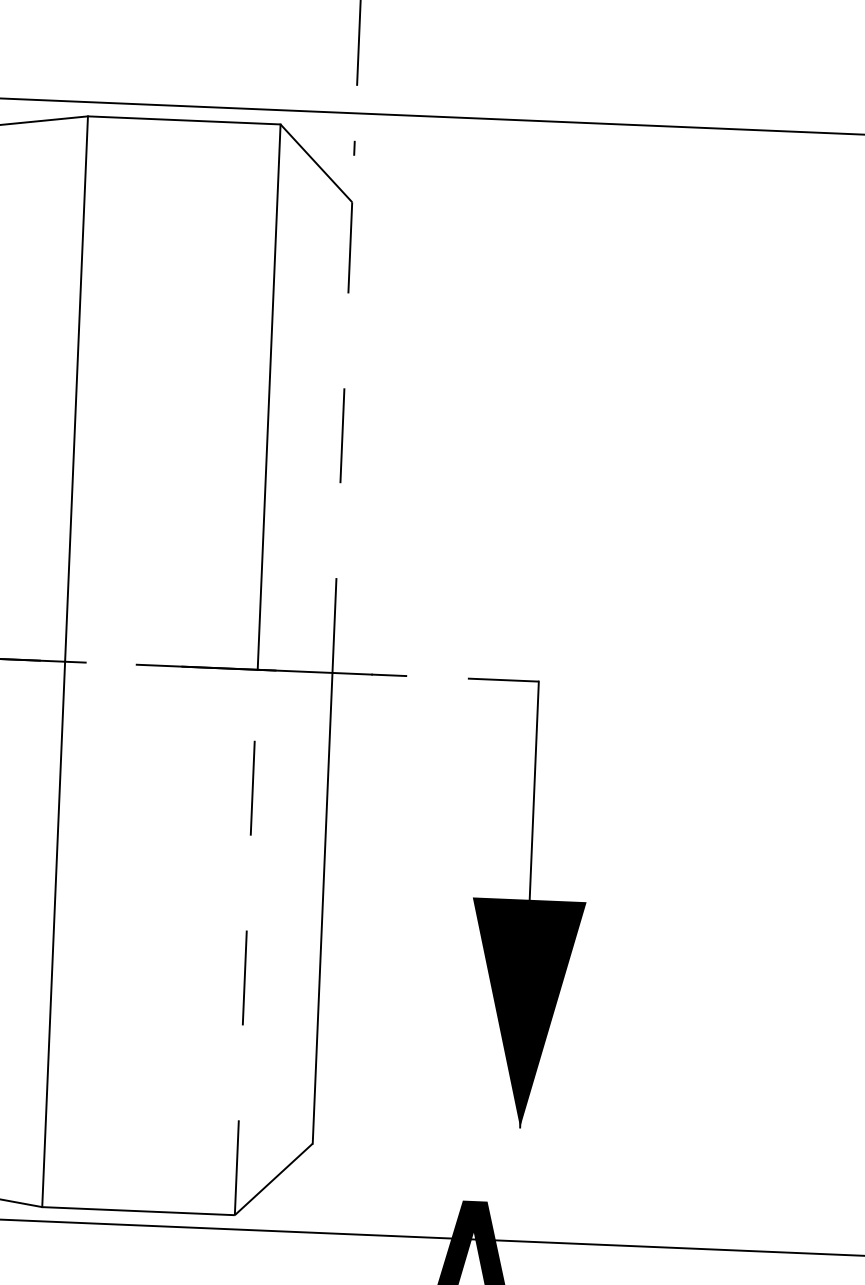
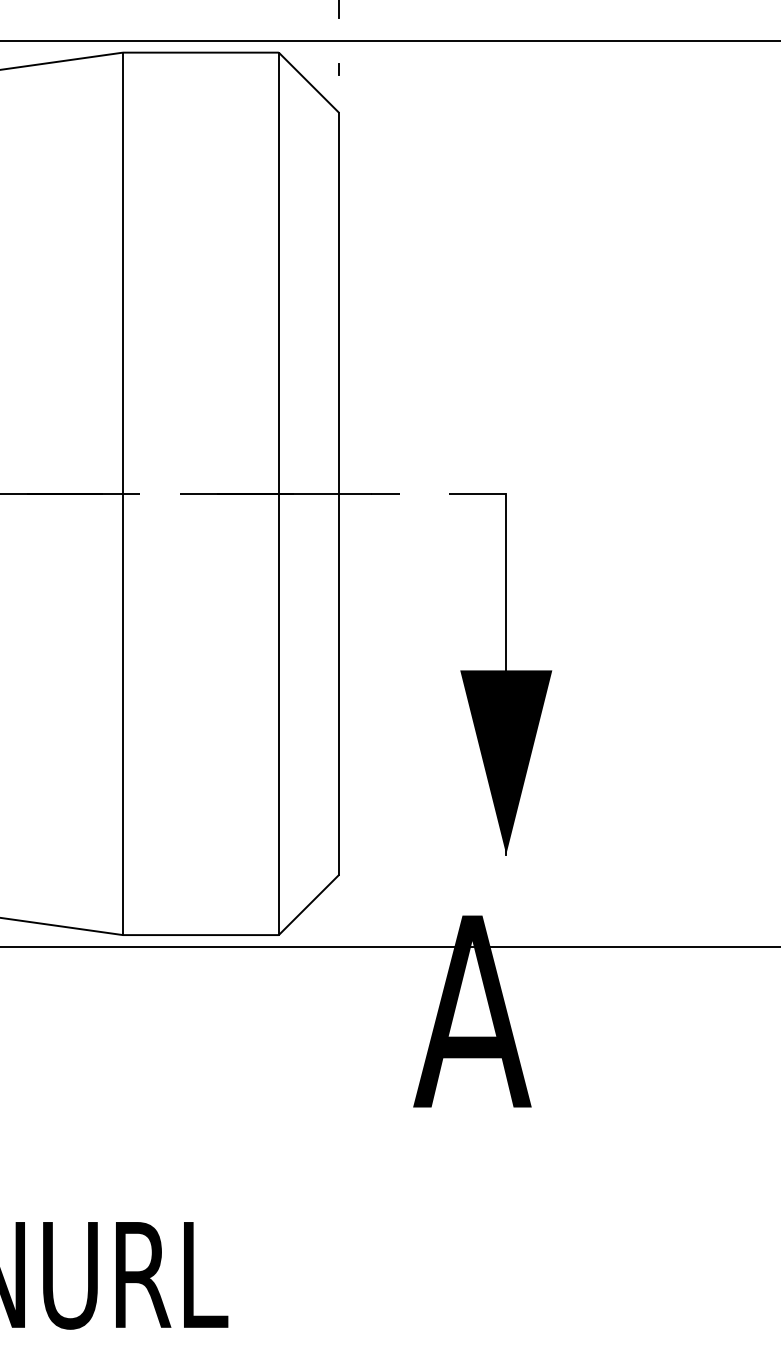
line: (342, 436) -> (339, 302), dashed -> solid
line: (245, 942) -> (278, 714), dashed -> solid

